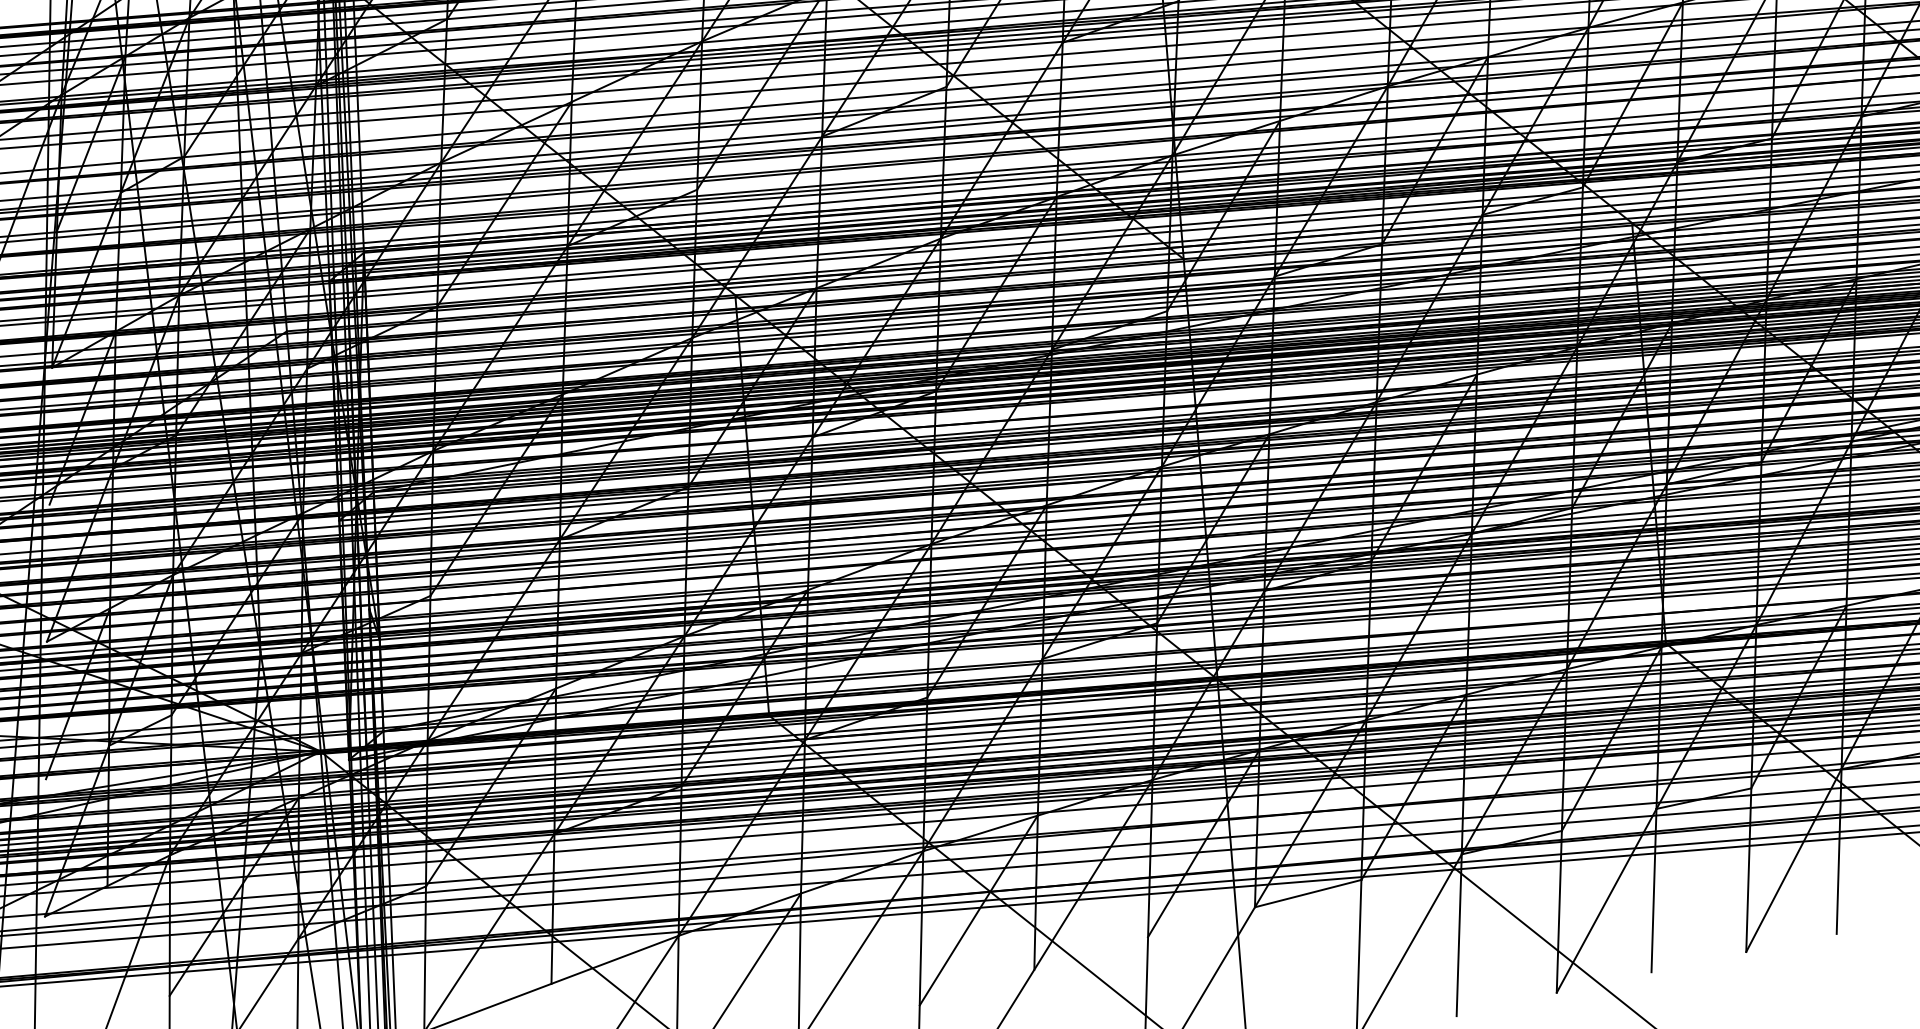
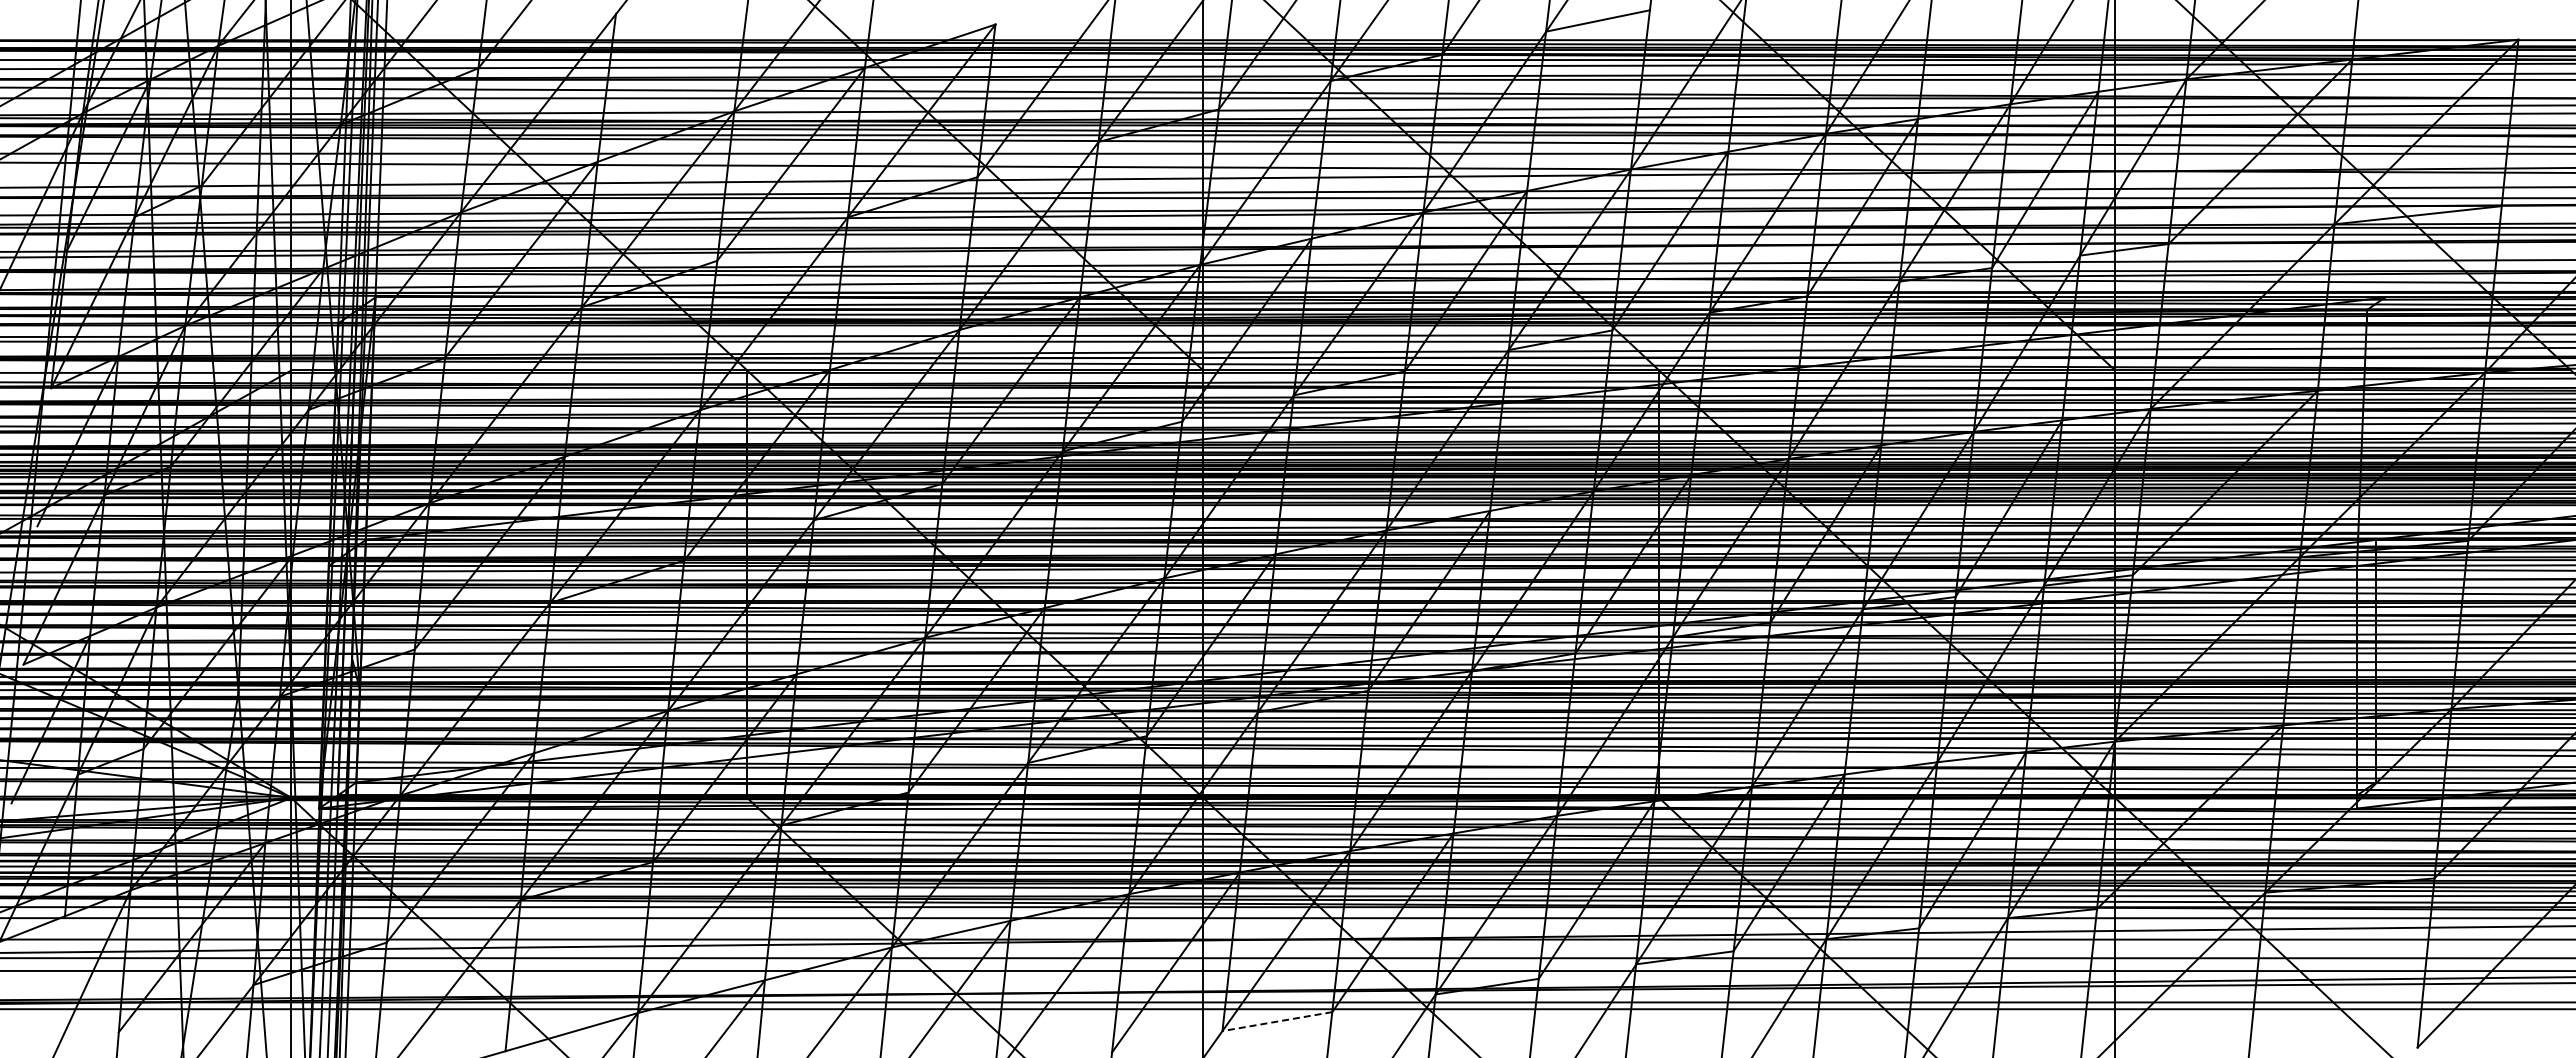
line: (1308, 893) -> (1277, 1021), solid -> dashed

